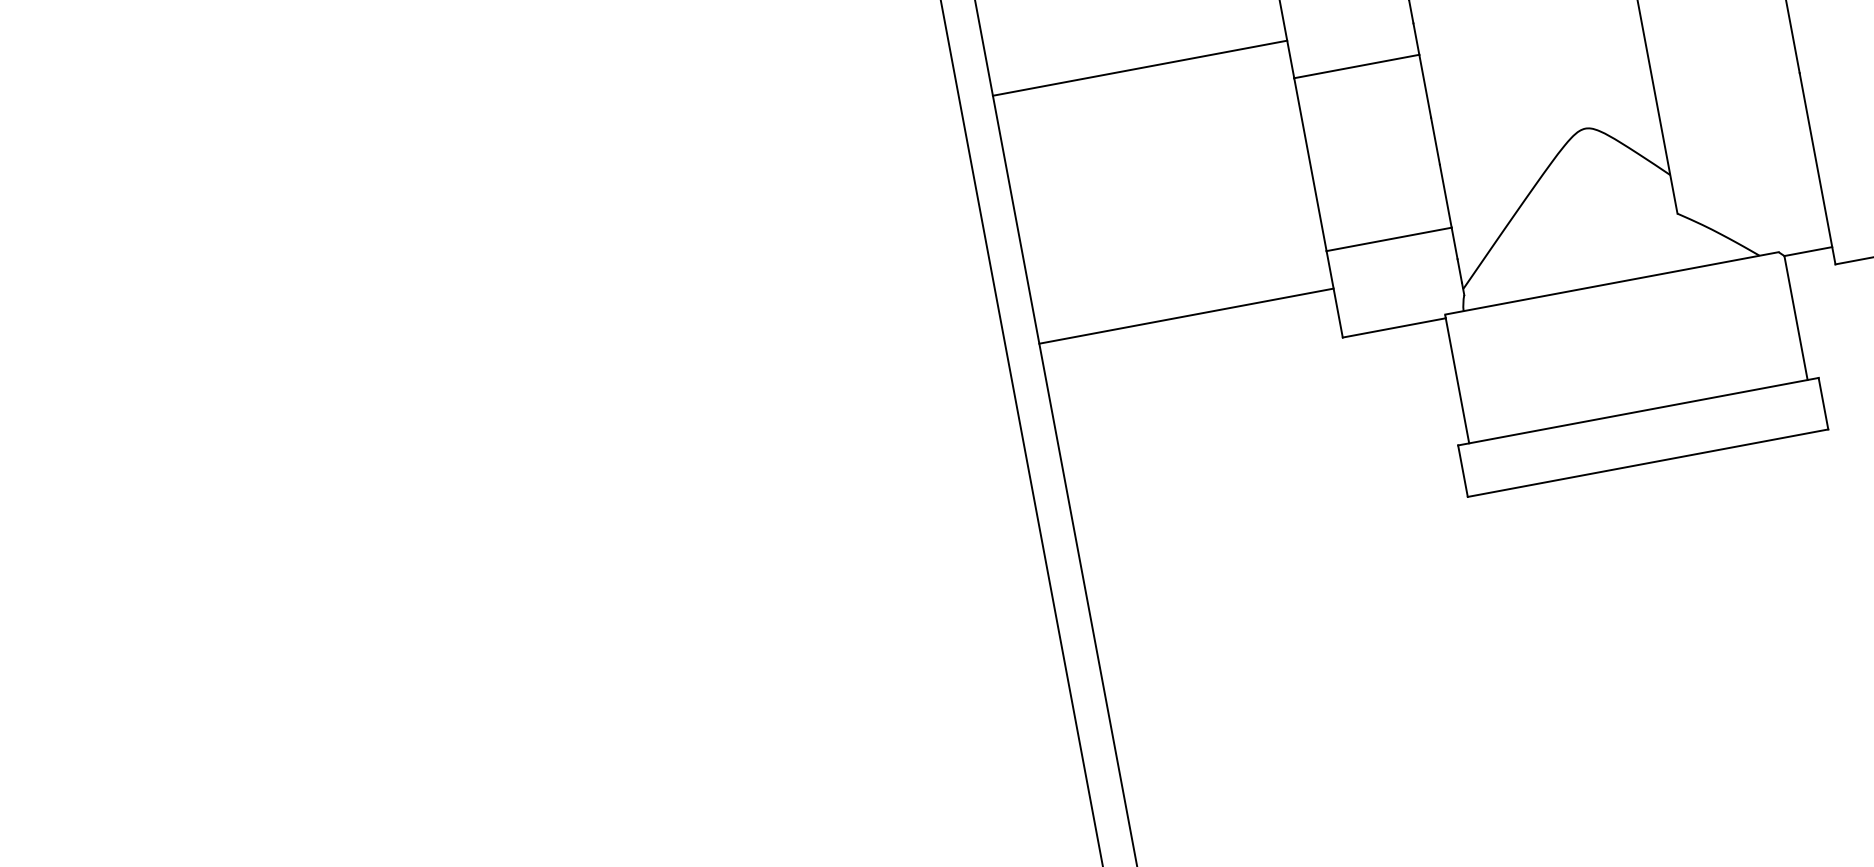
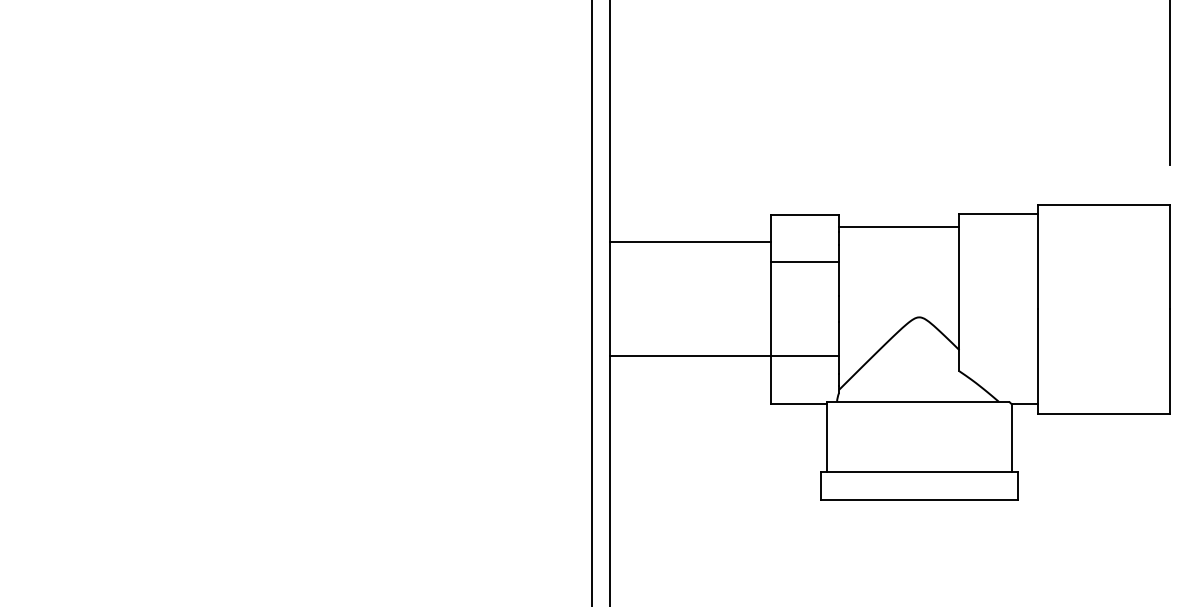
line: (1186, 315) -> (690, 355), moved

